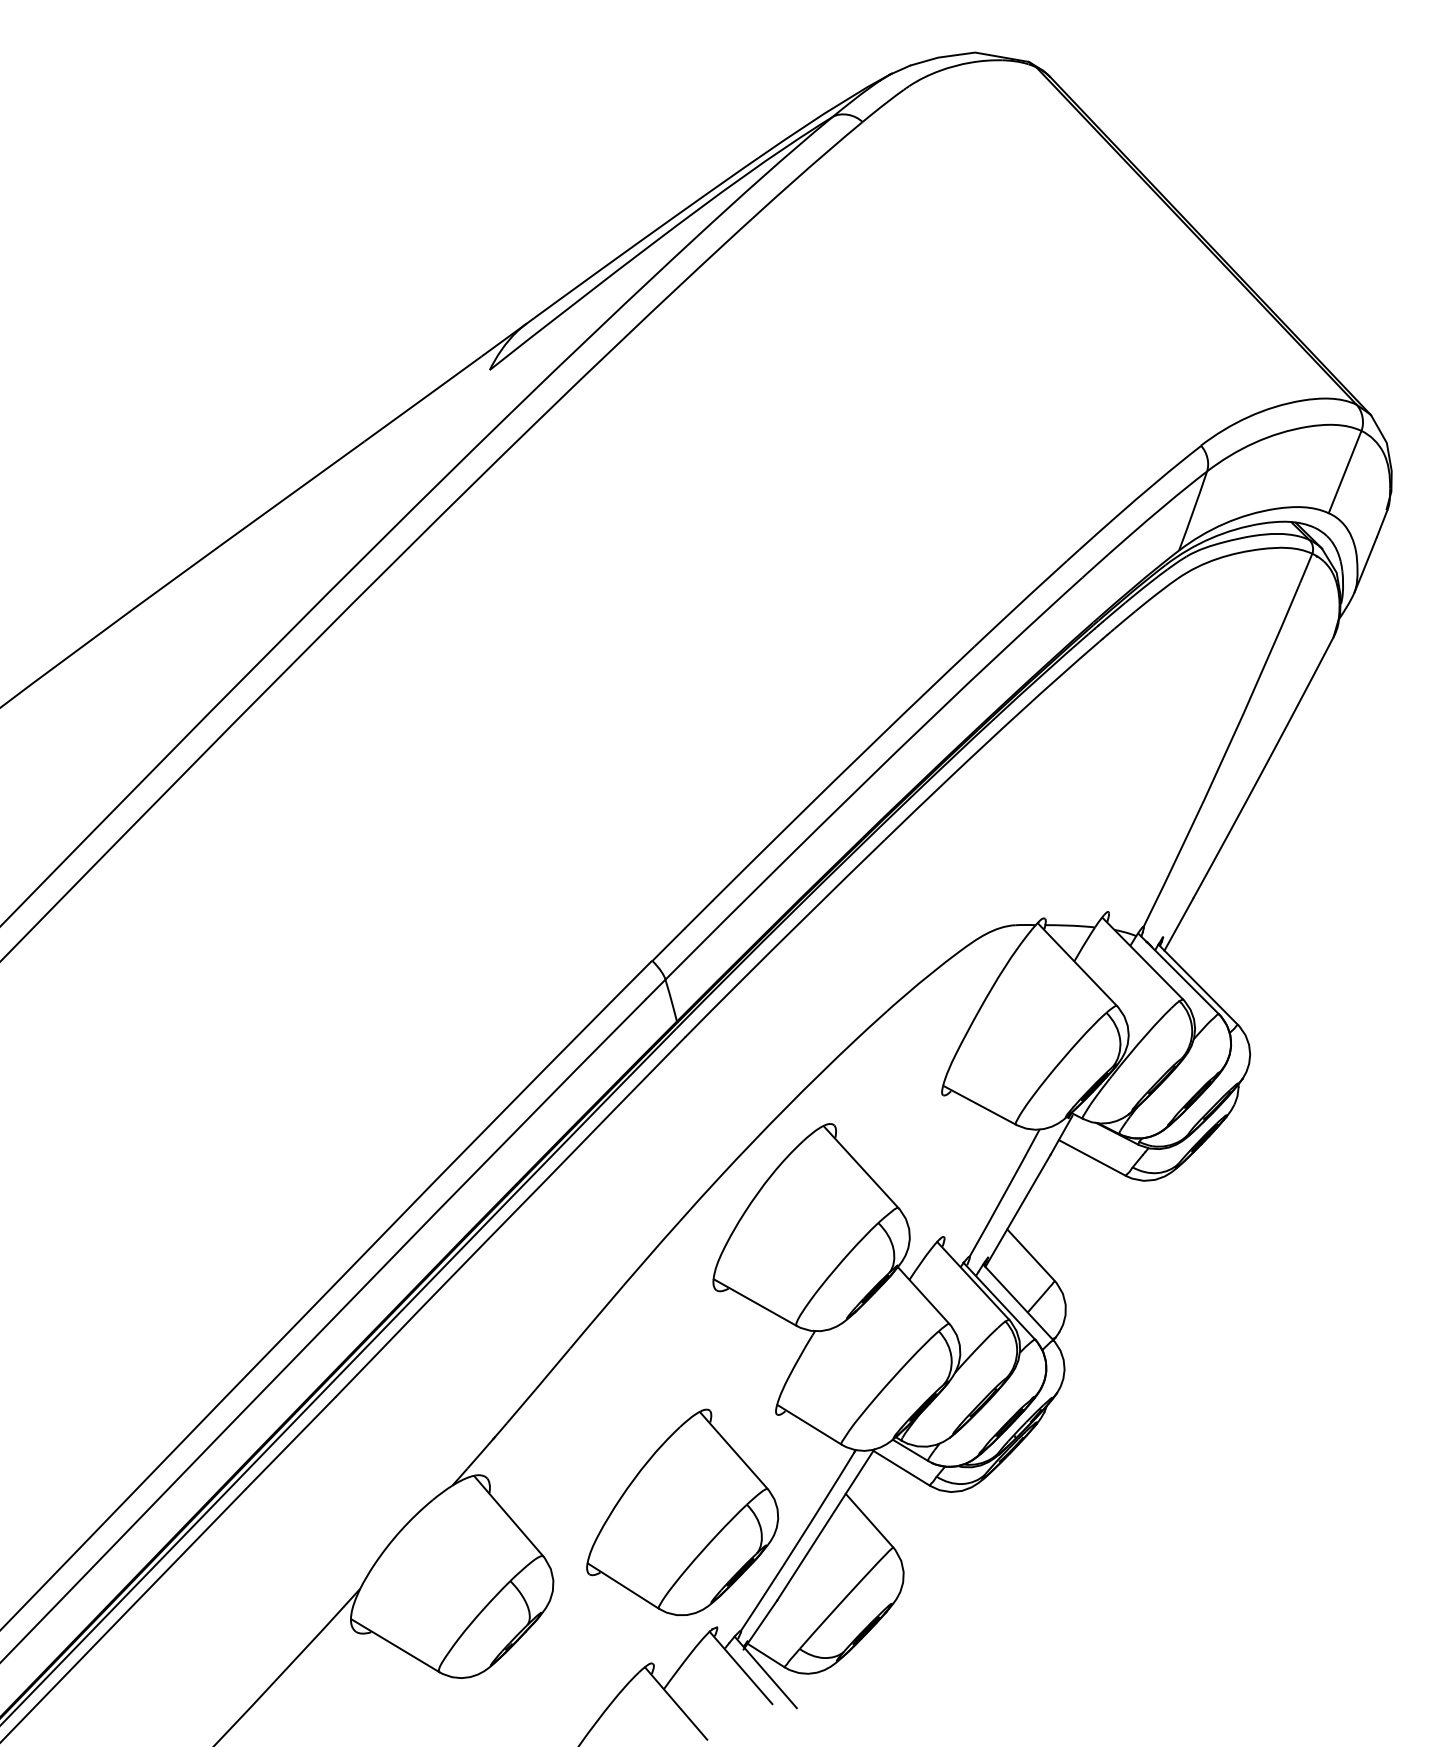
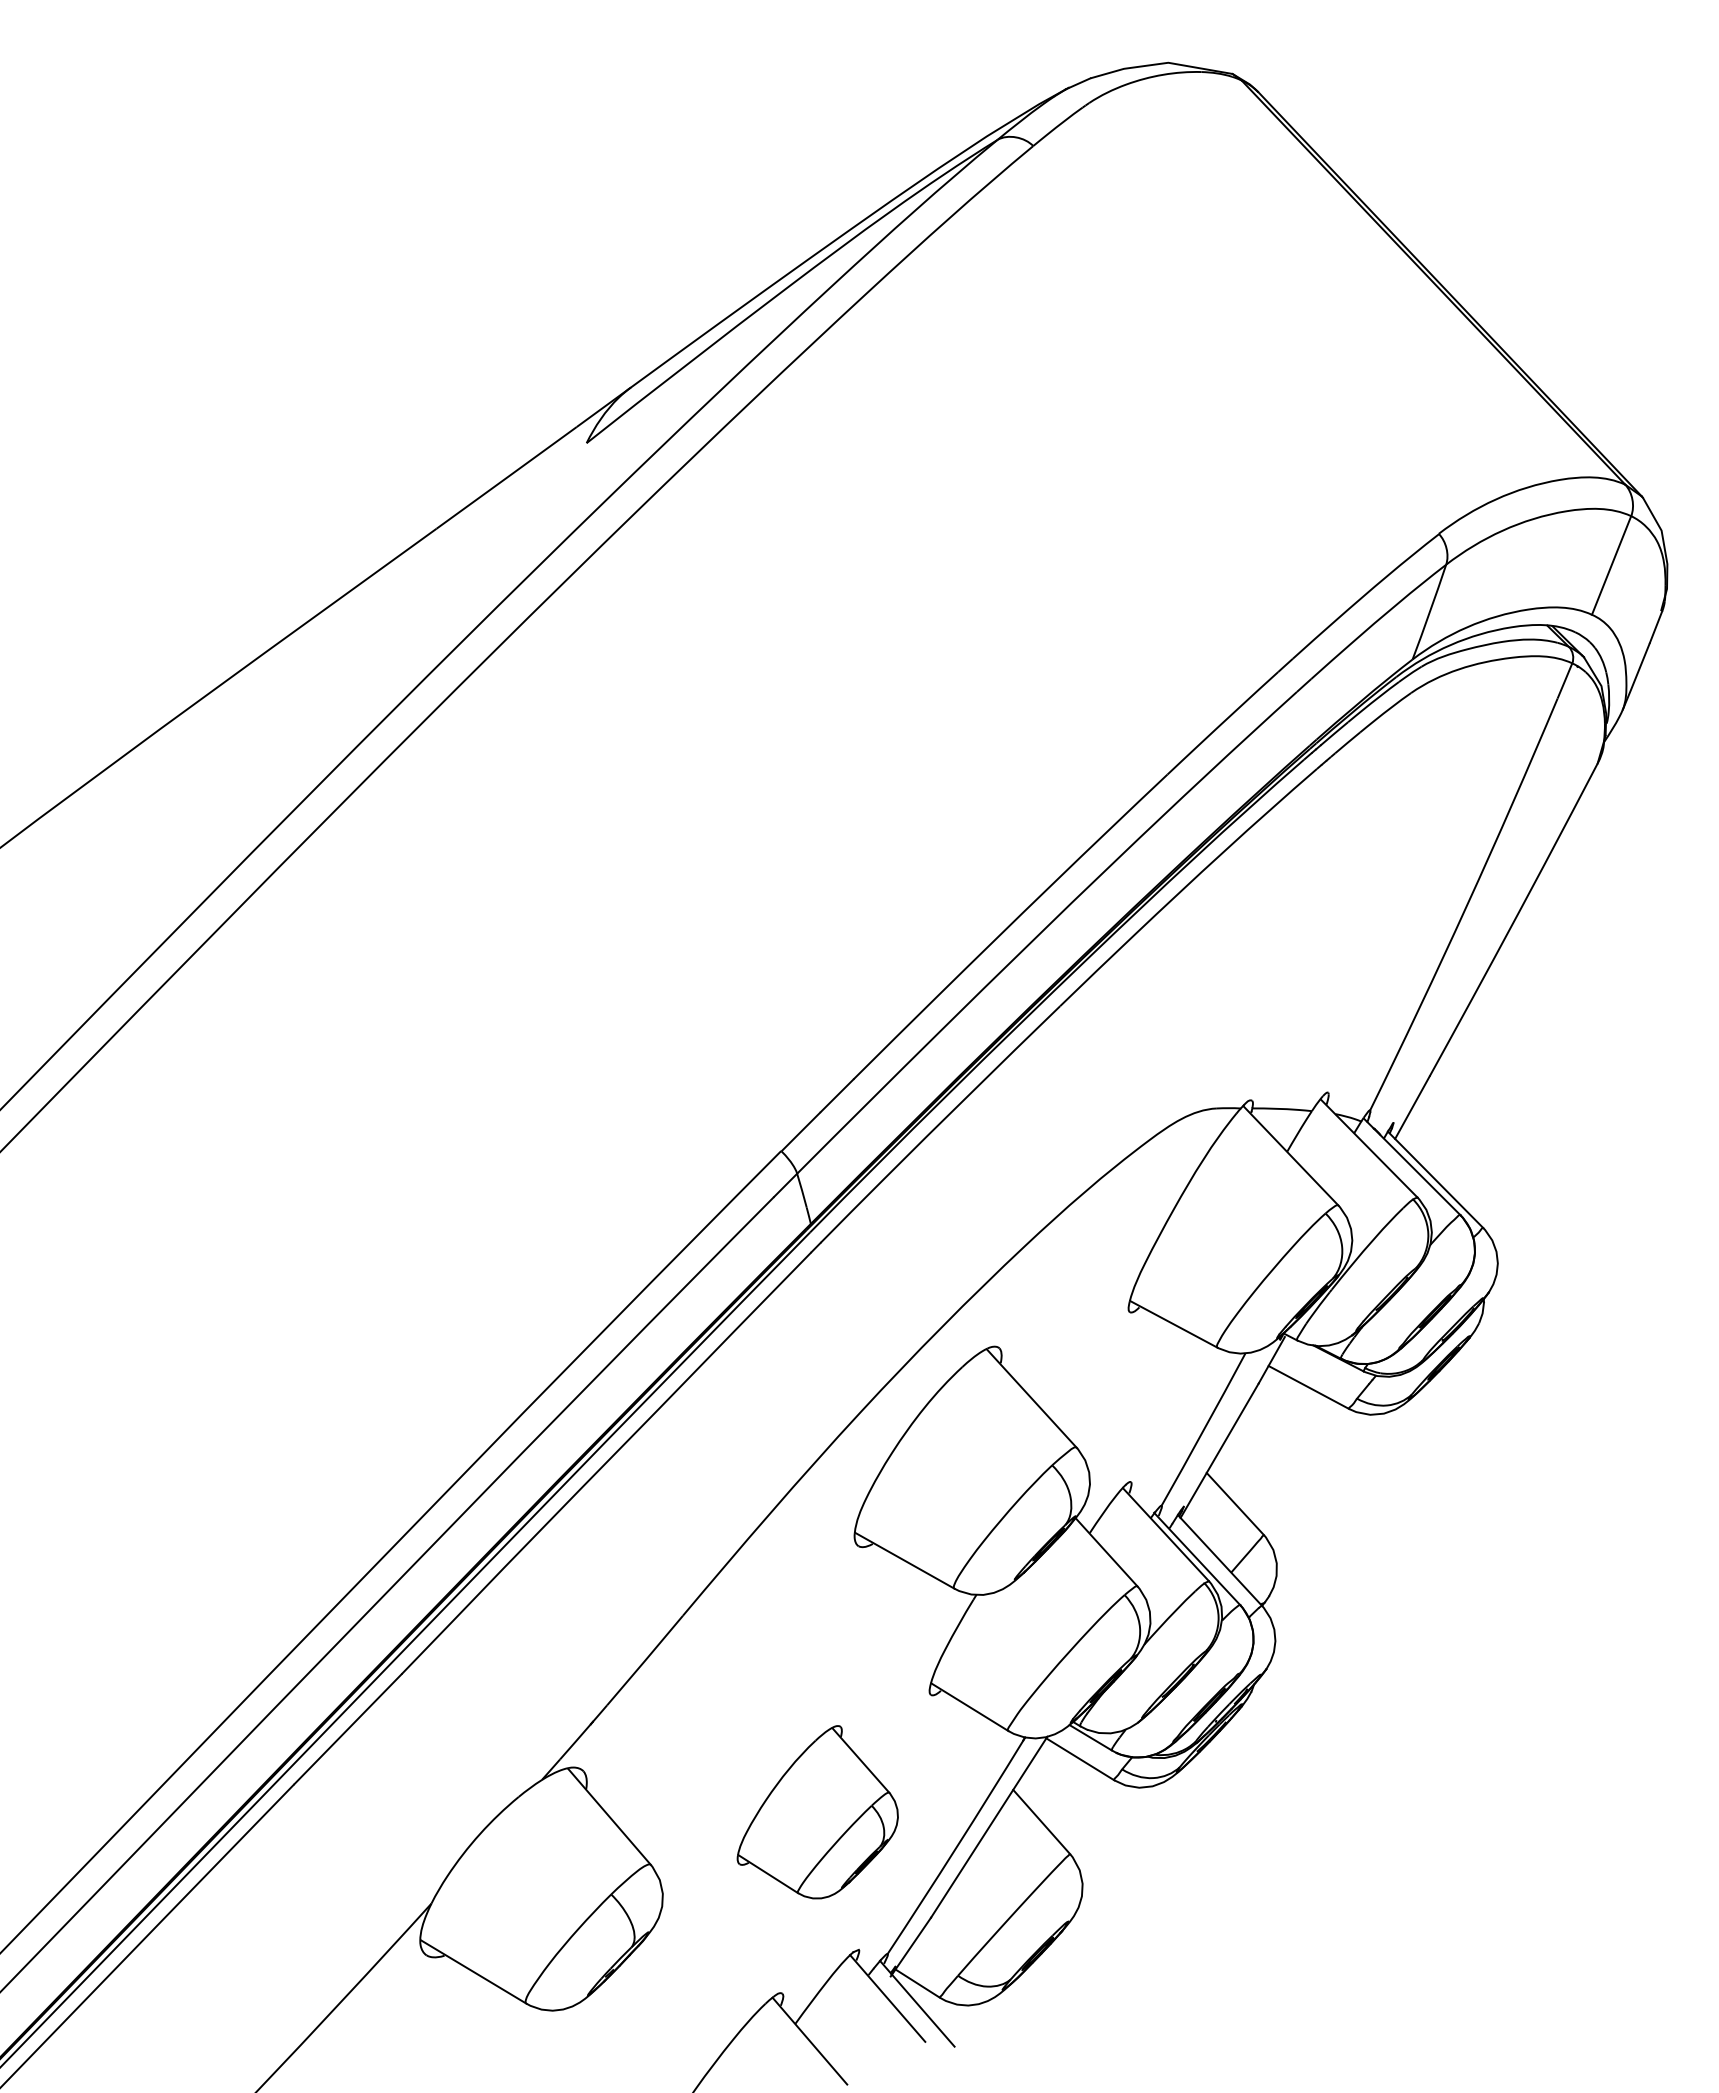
part: (682, 1512) -> (817, 1812), size x0.7

